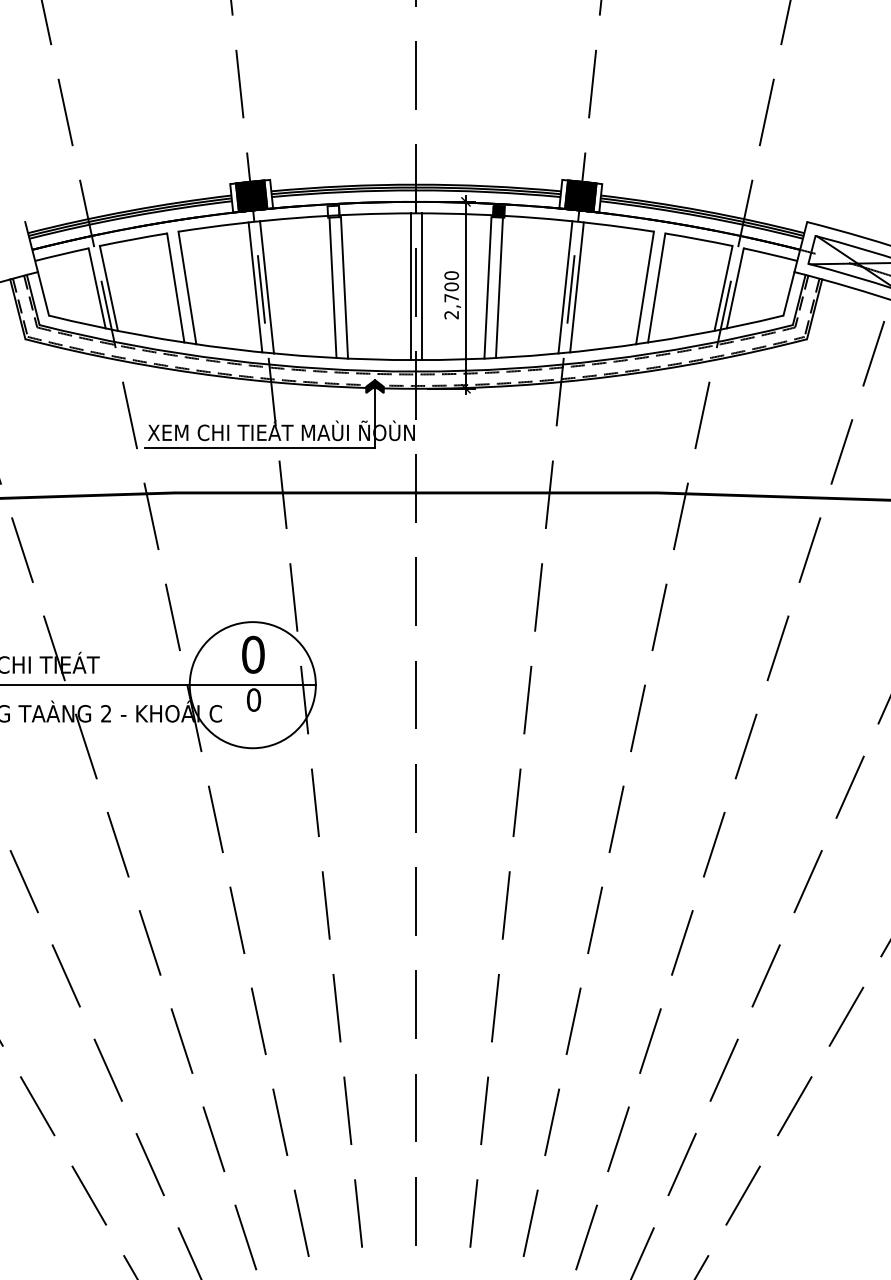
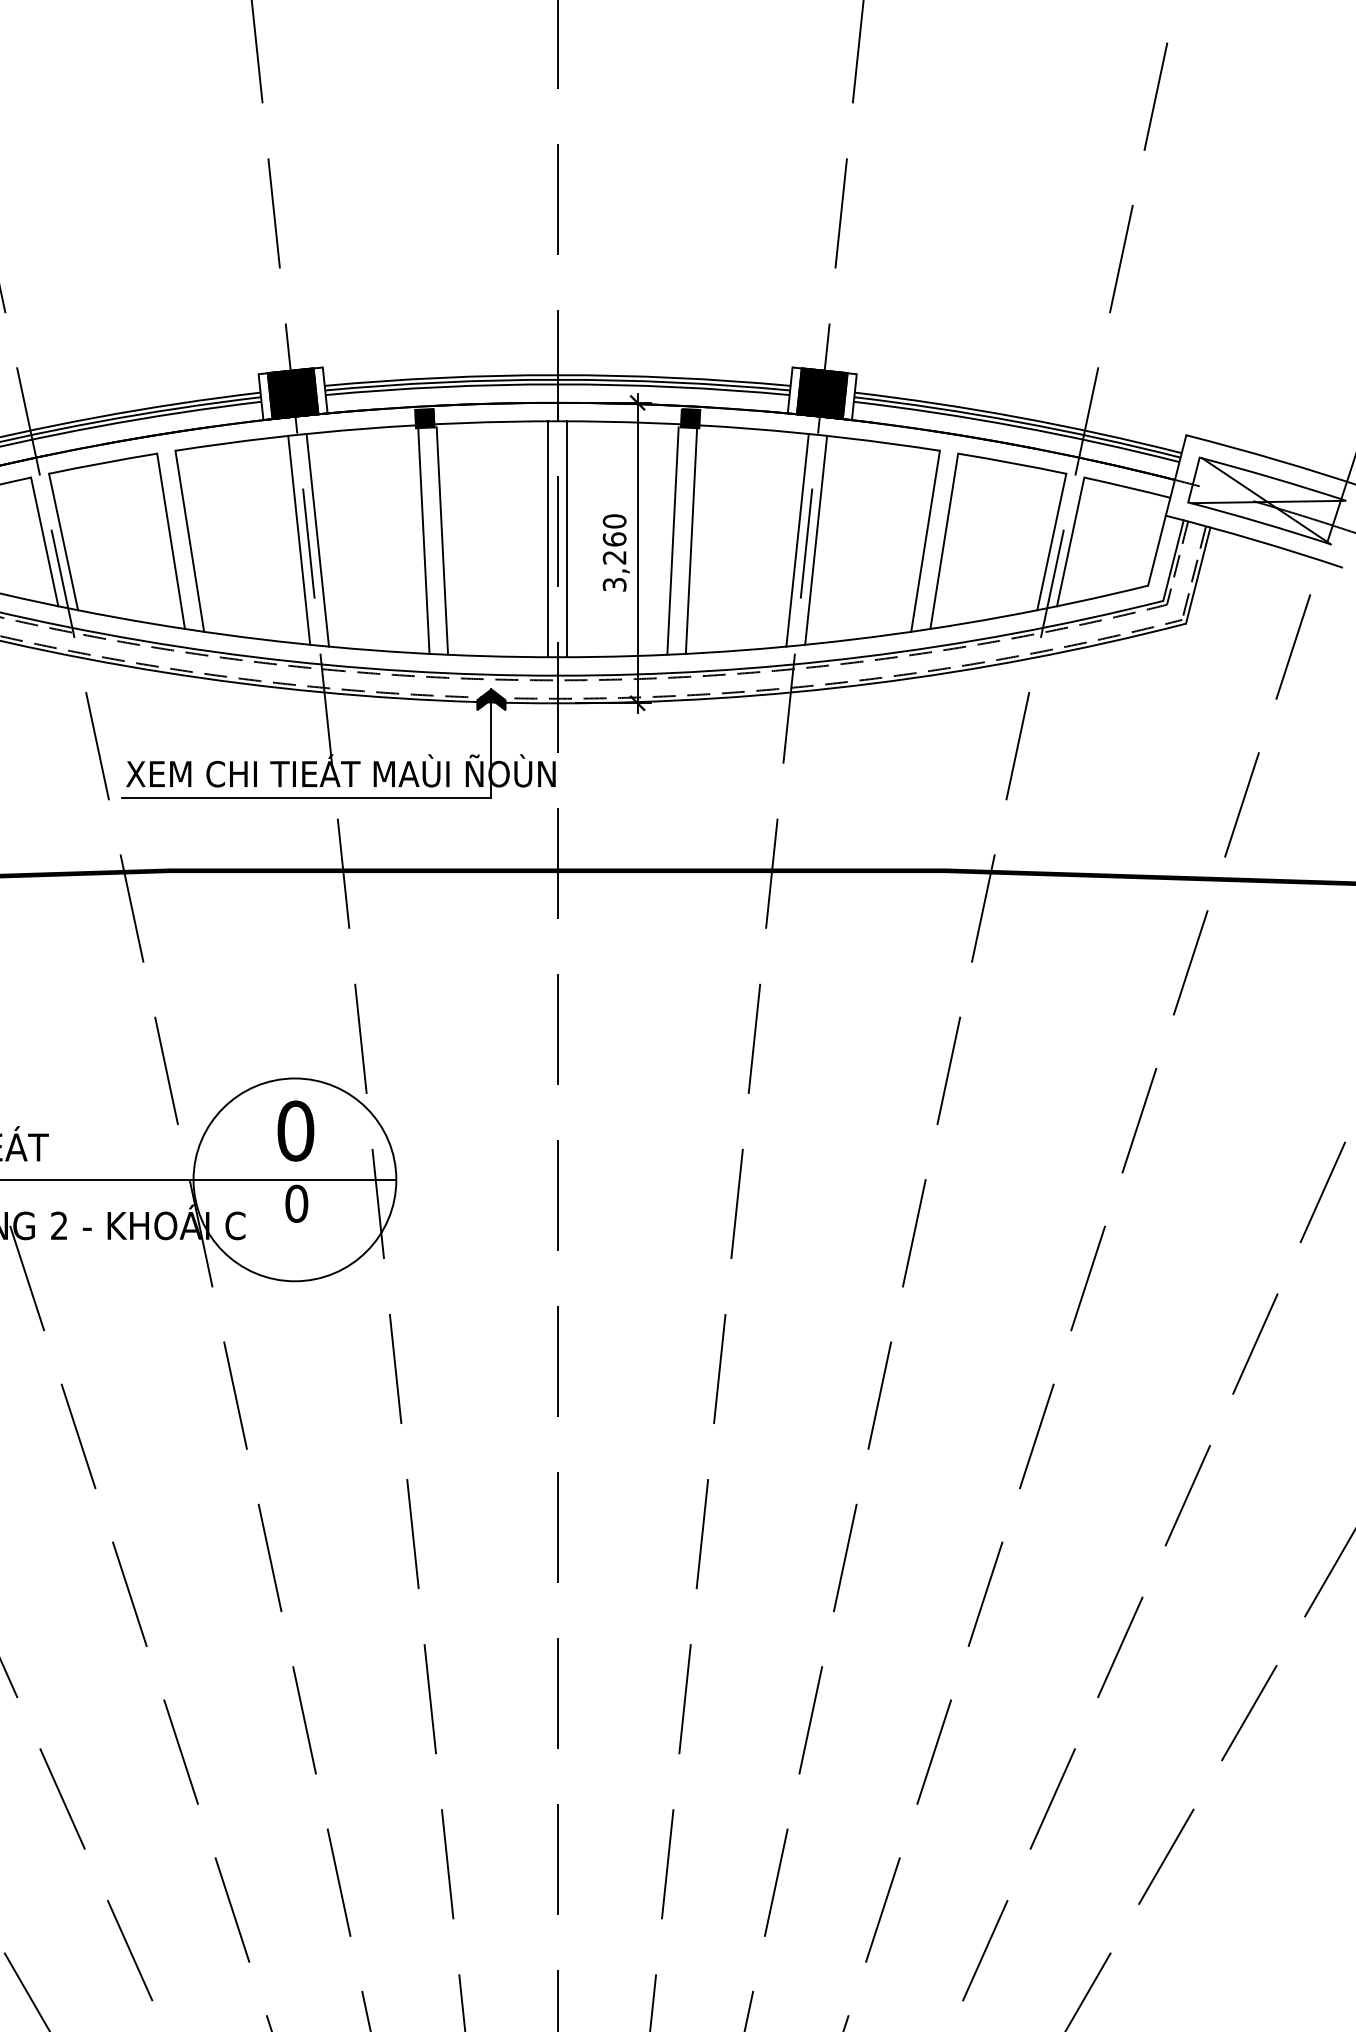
fill: (333, 211) -> (424, 418), added
text: (451, 300) -> (614, 561), 2,700 -> 3,260

